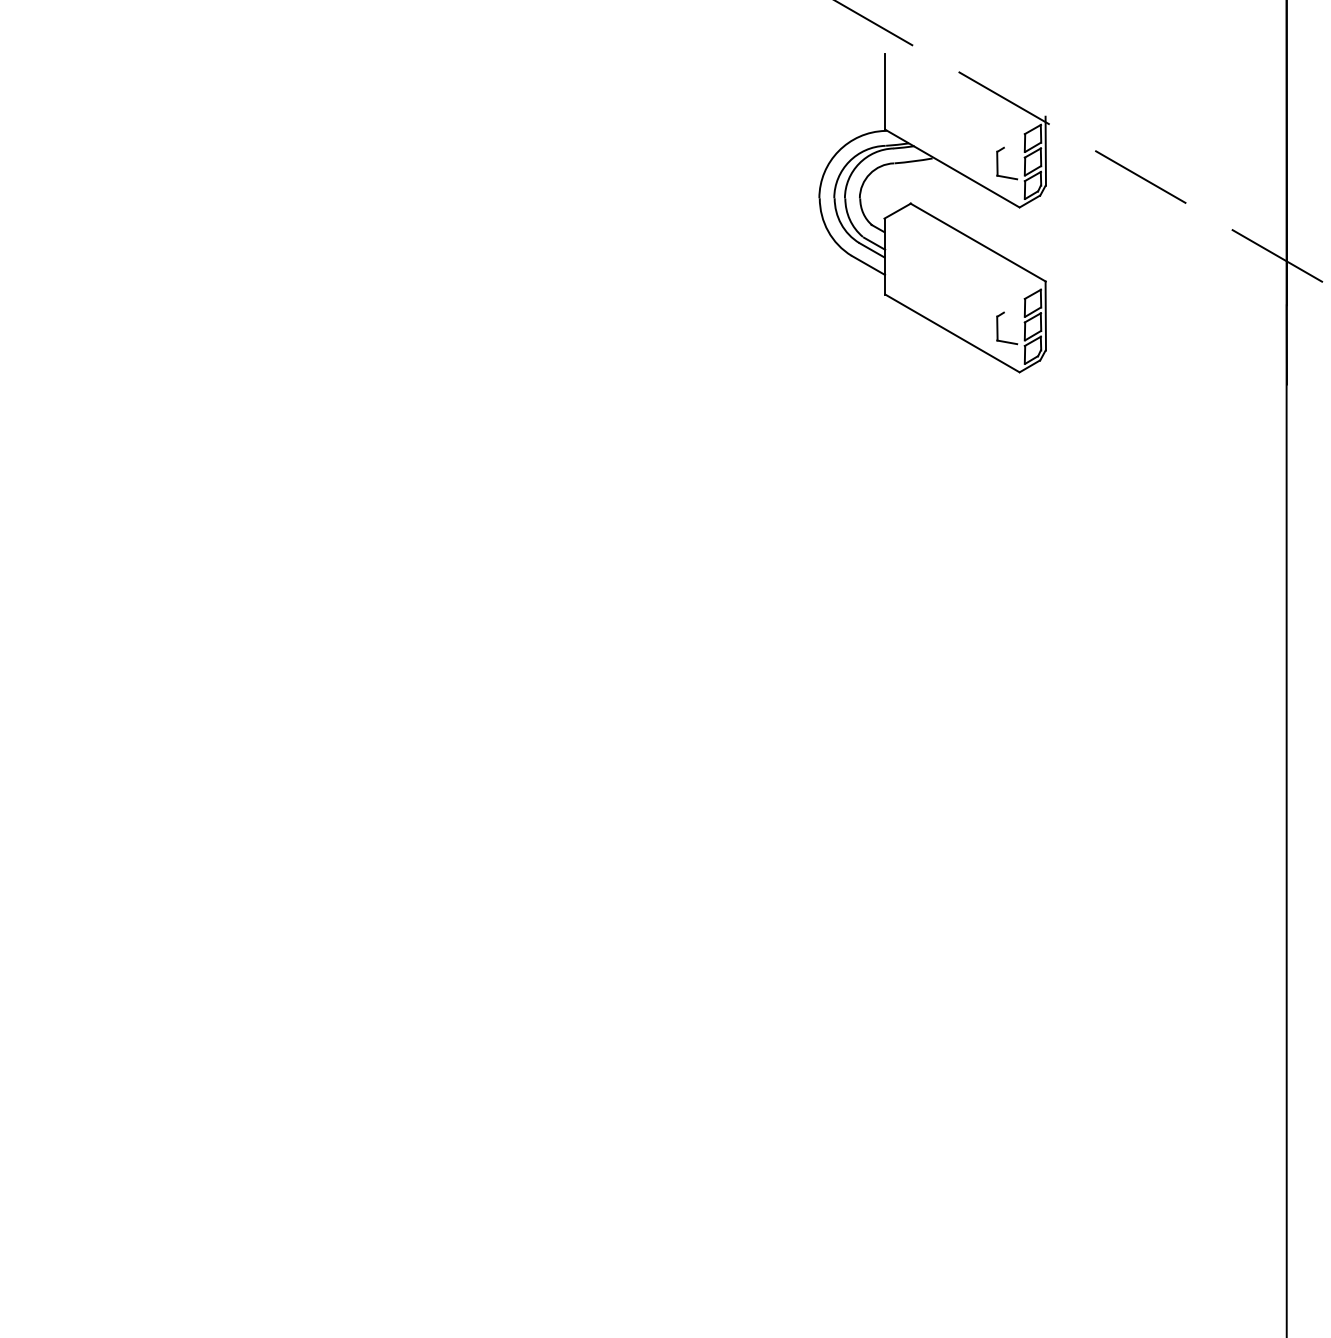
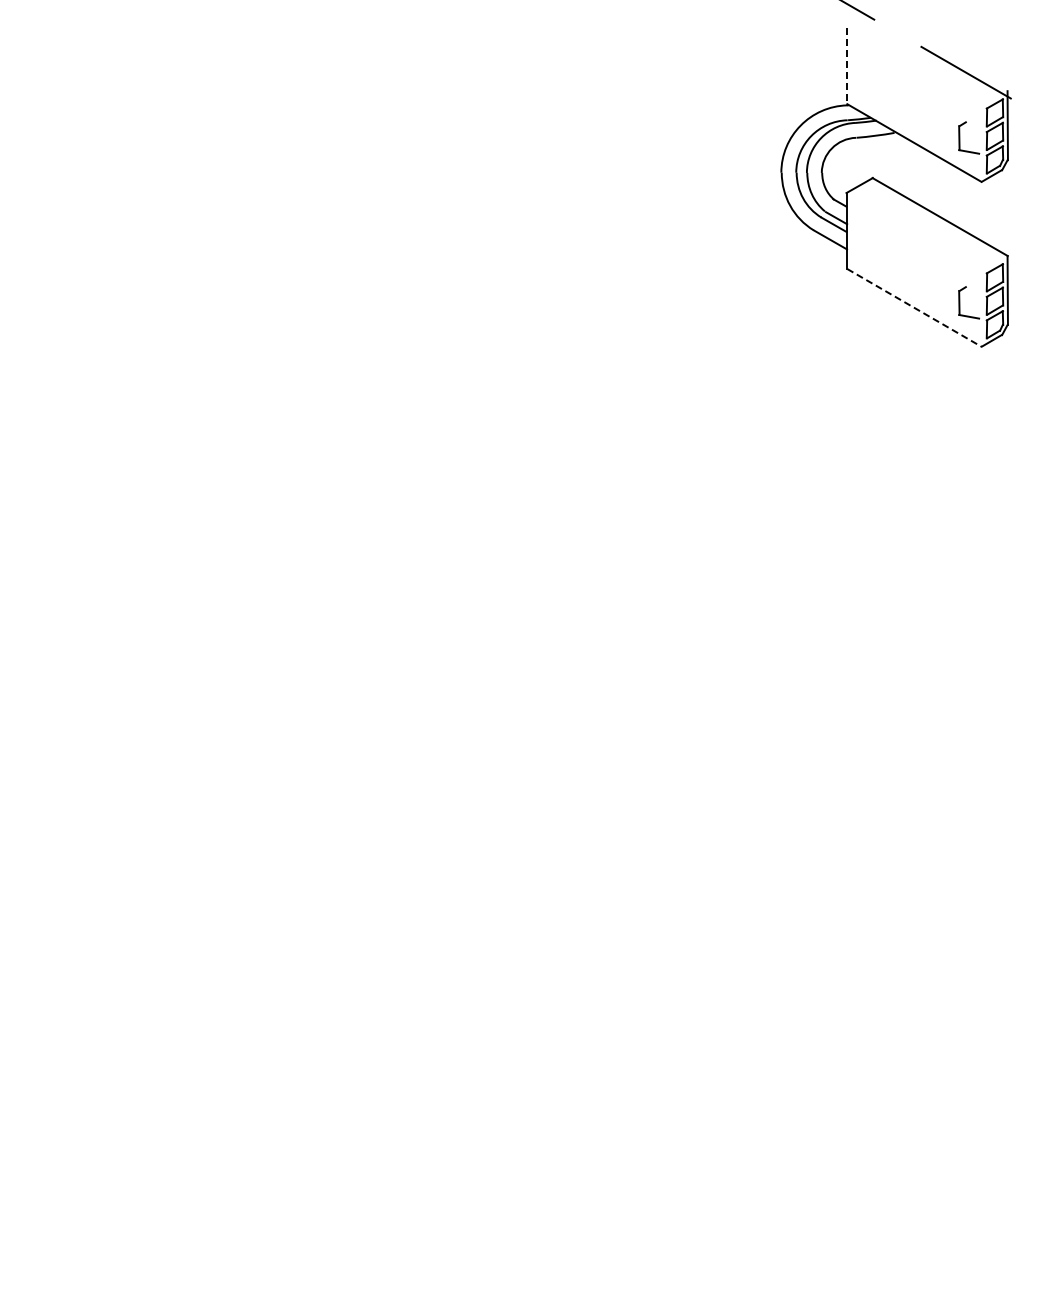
line: (884, 91) -> (846, 65), solid -> dashed
line: (952, 333) -> (914, 307), solid -> dashed

